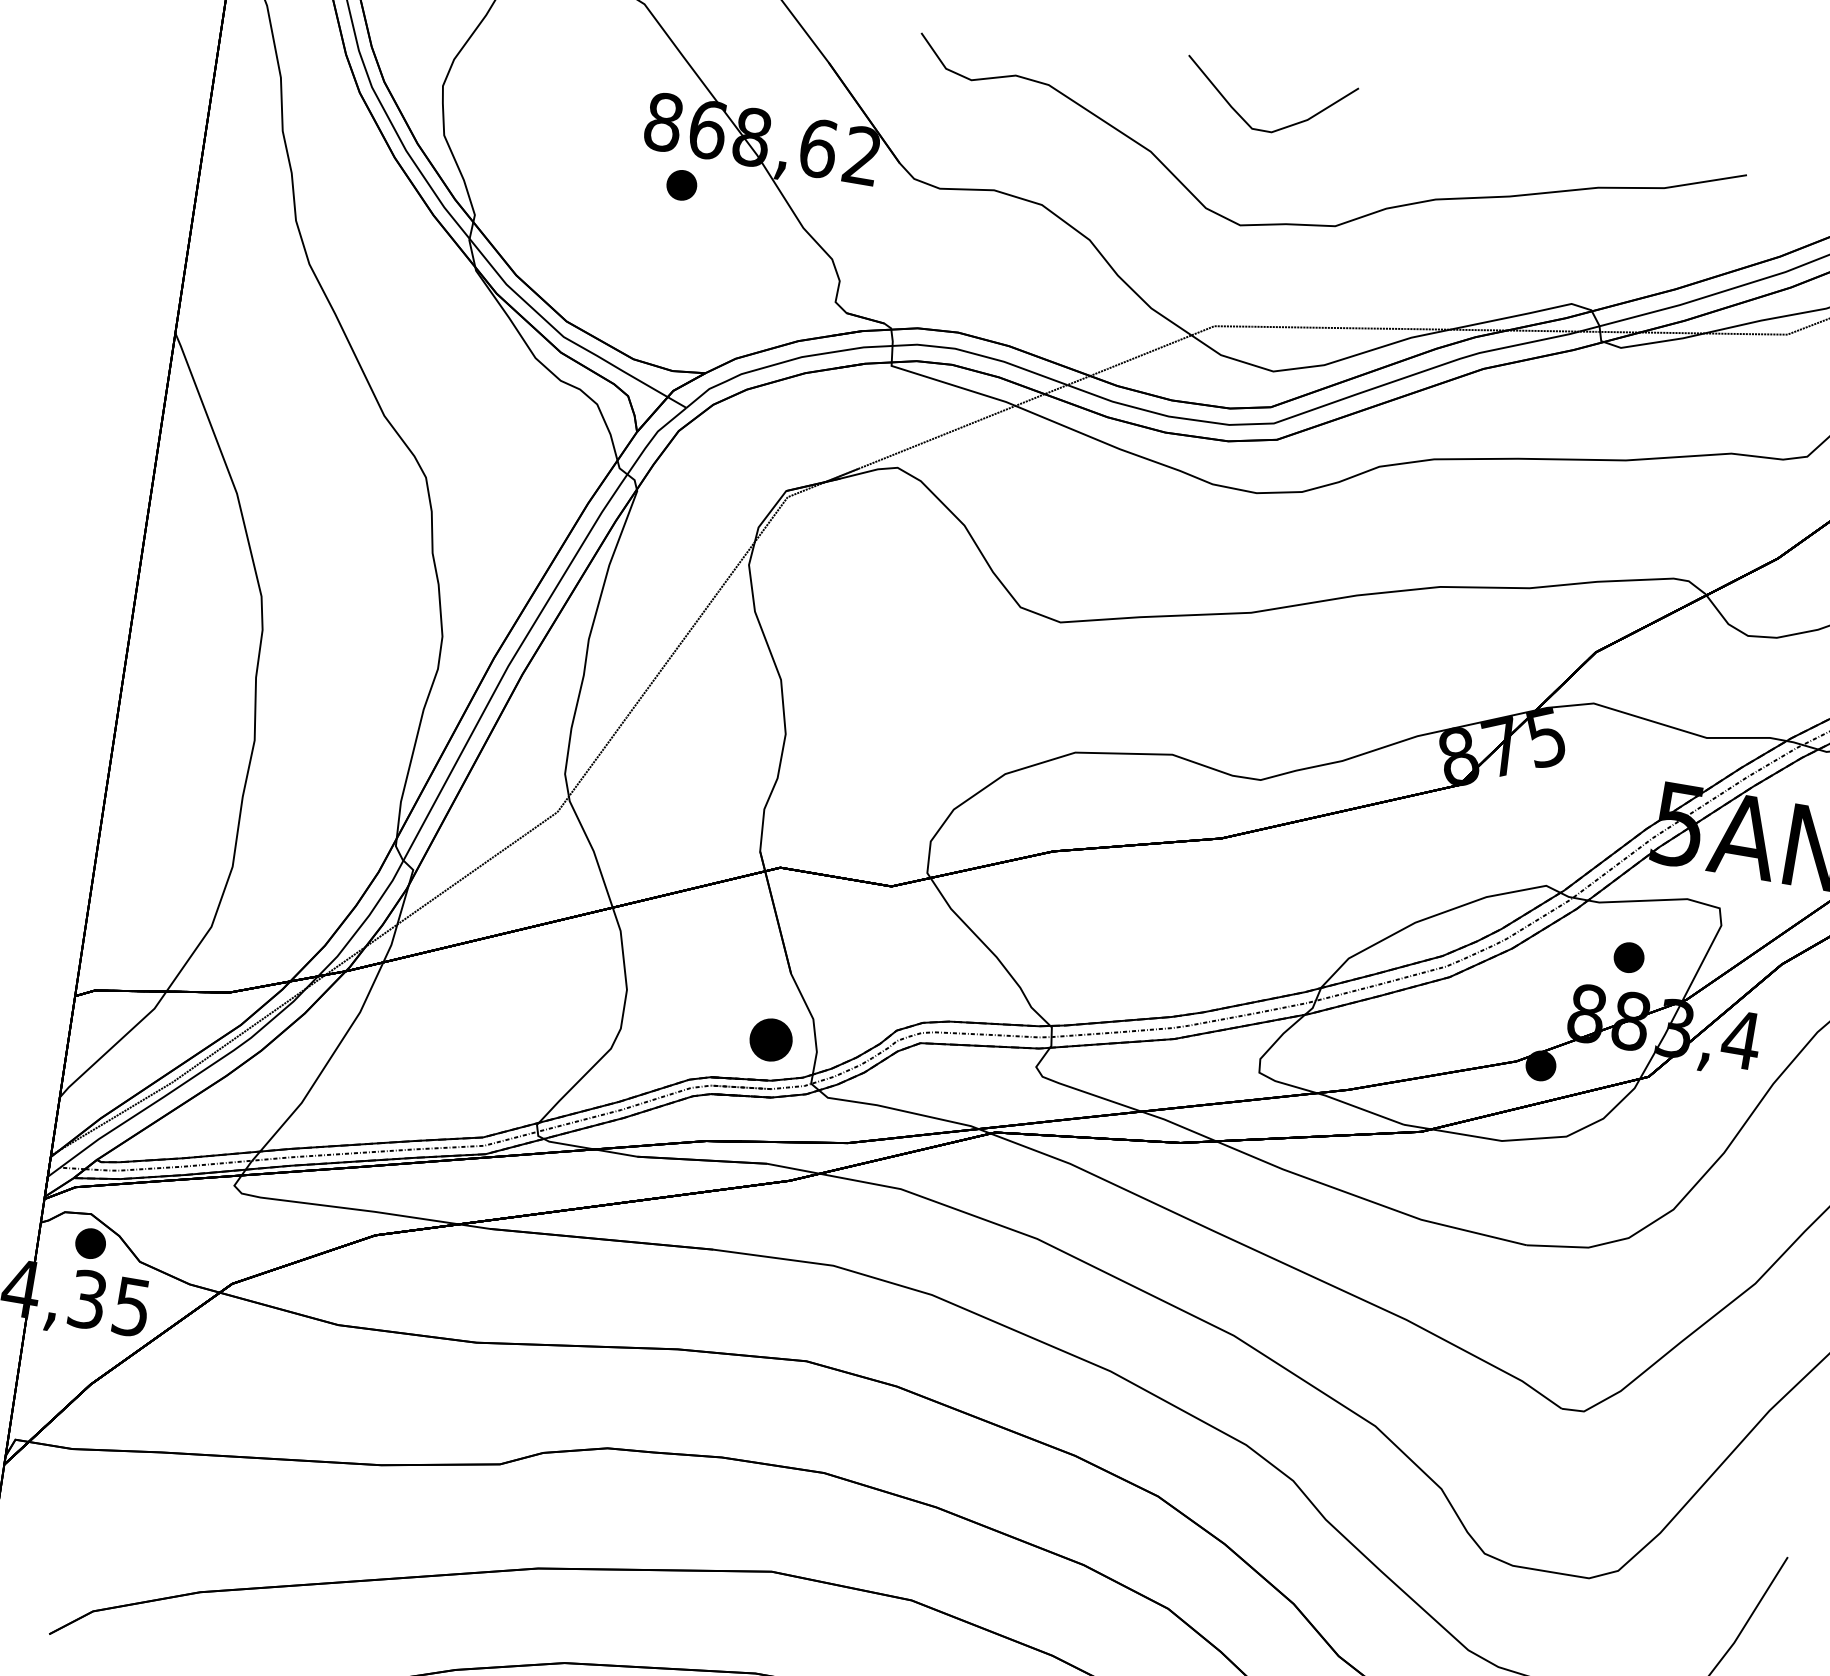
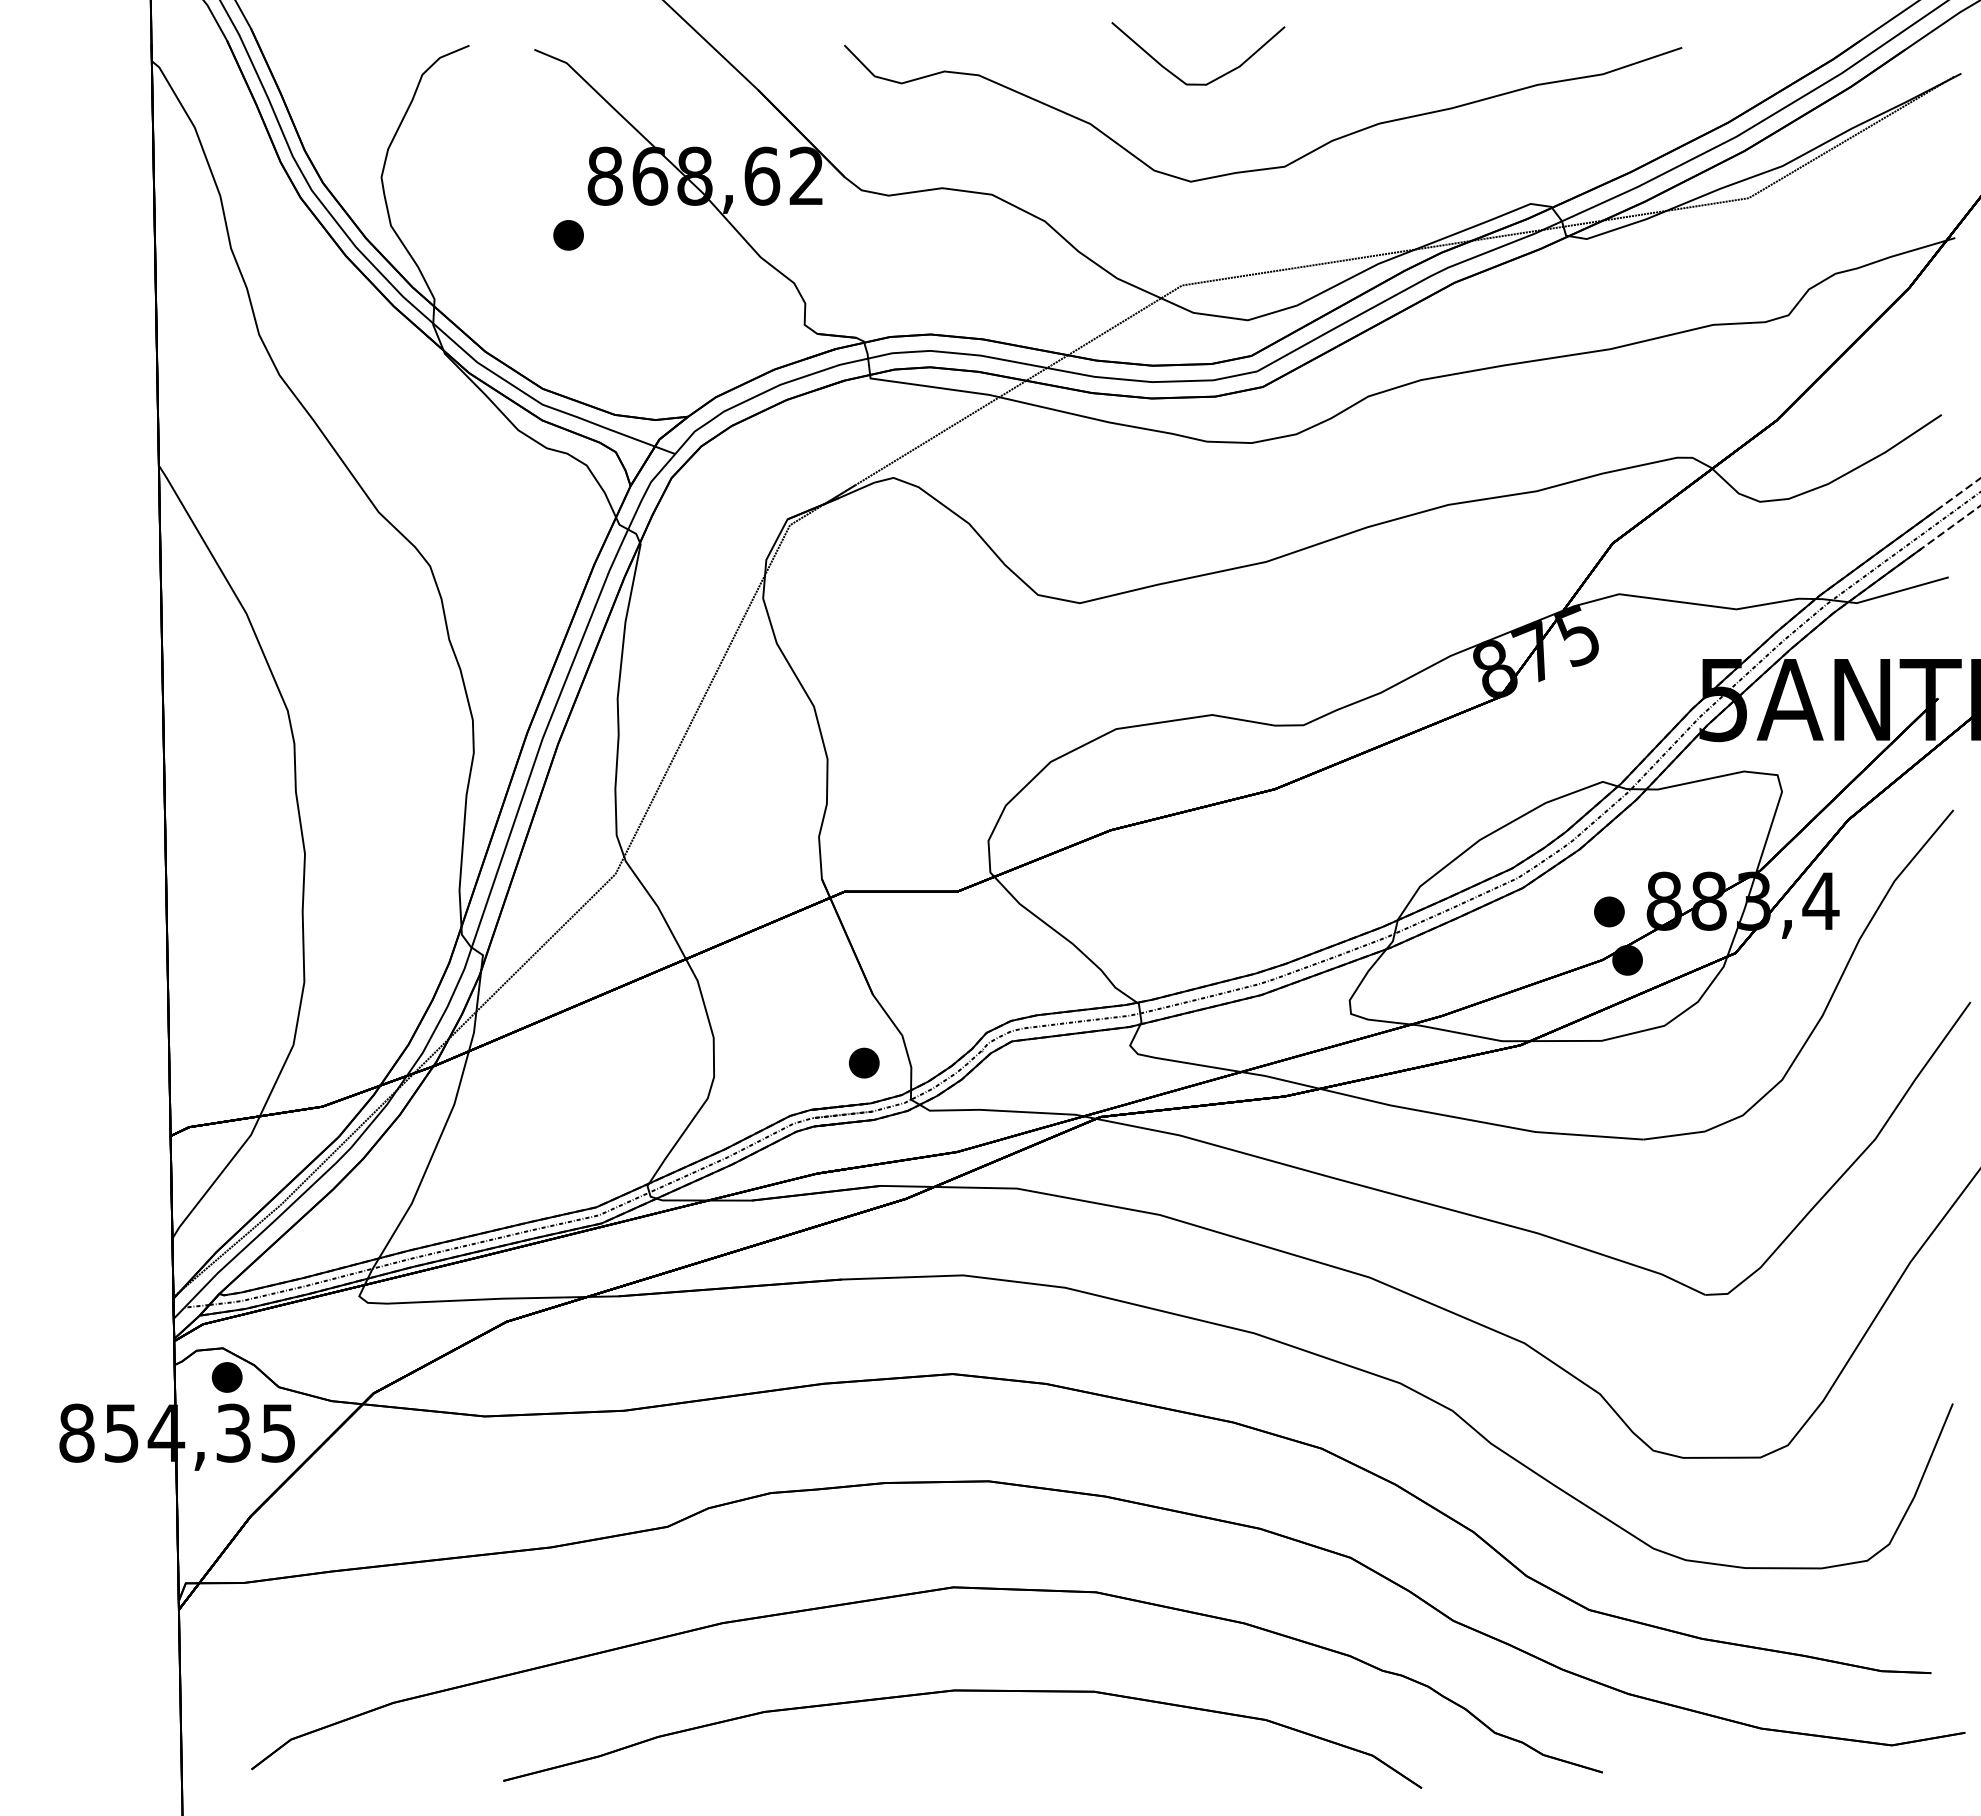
part: (681, 185) -> (568, 235), moved
part: (1629, 957) -> (1609, 911), moved
part: (771, 1039) -> (864, 1062), size x0.71

